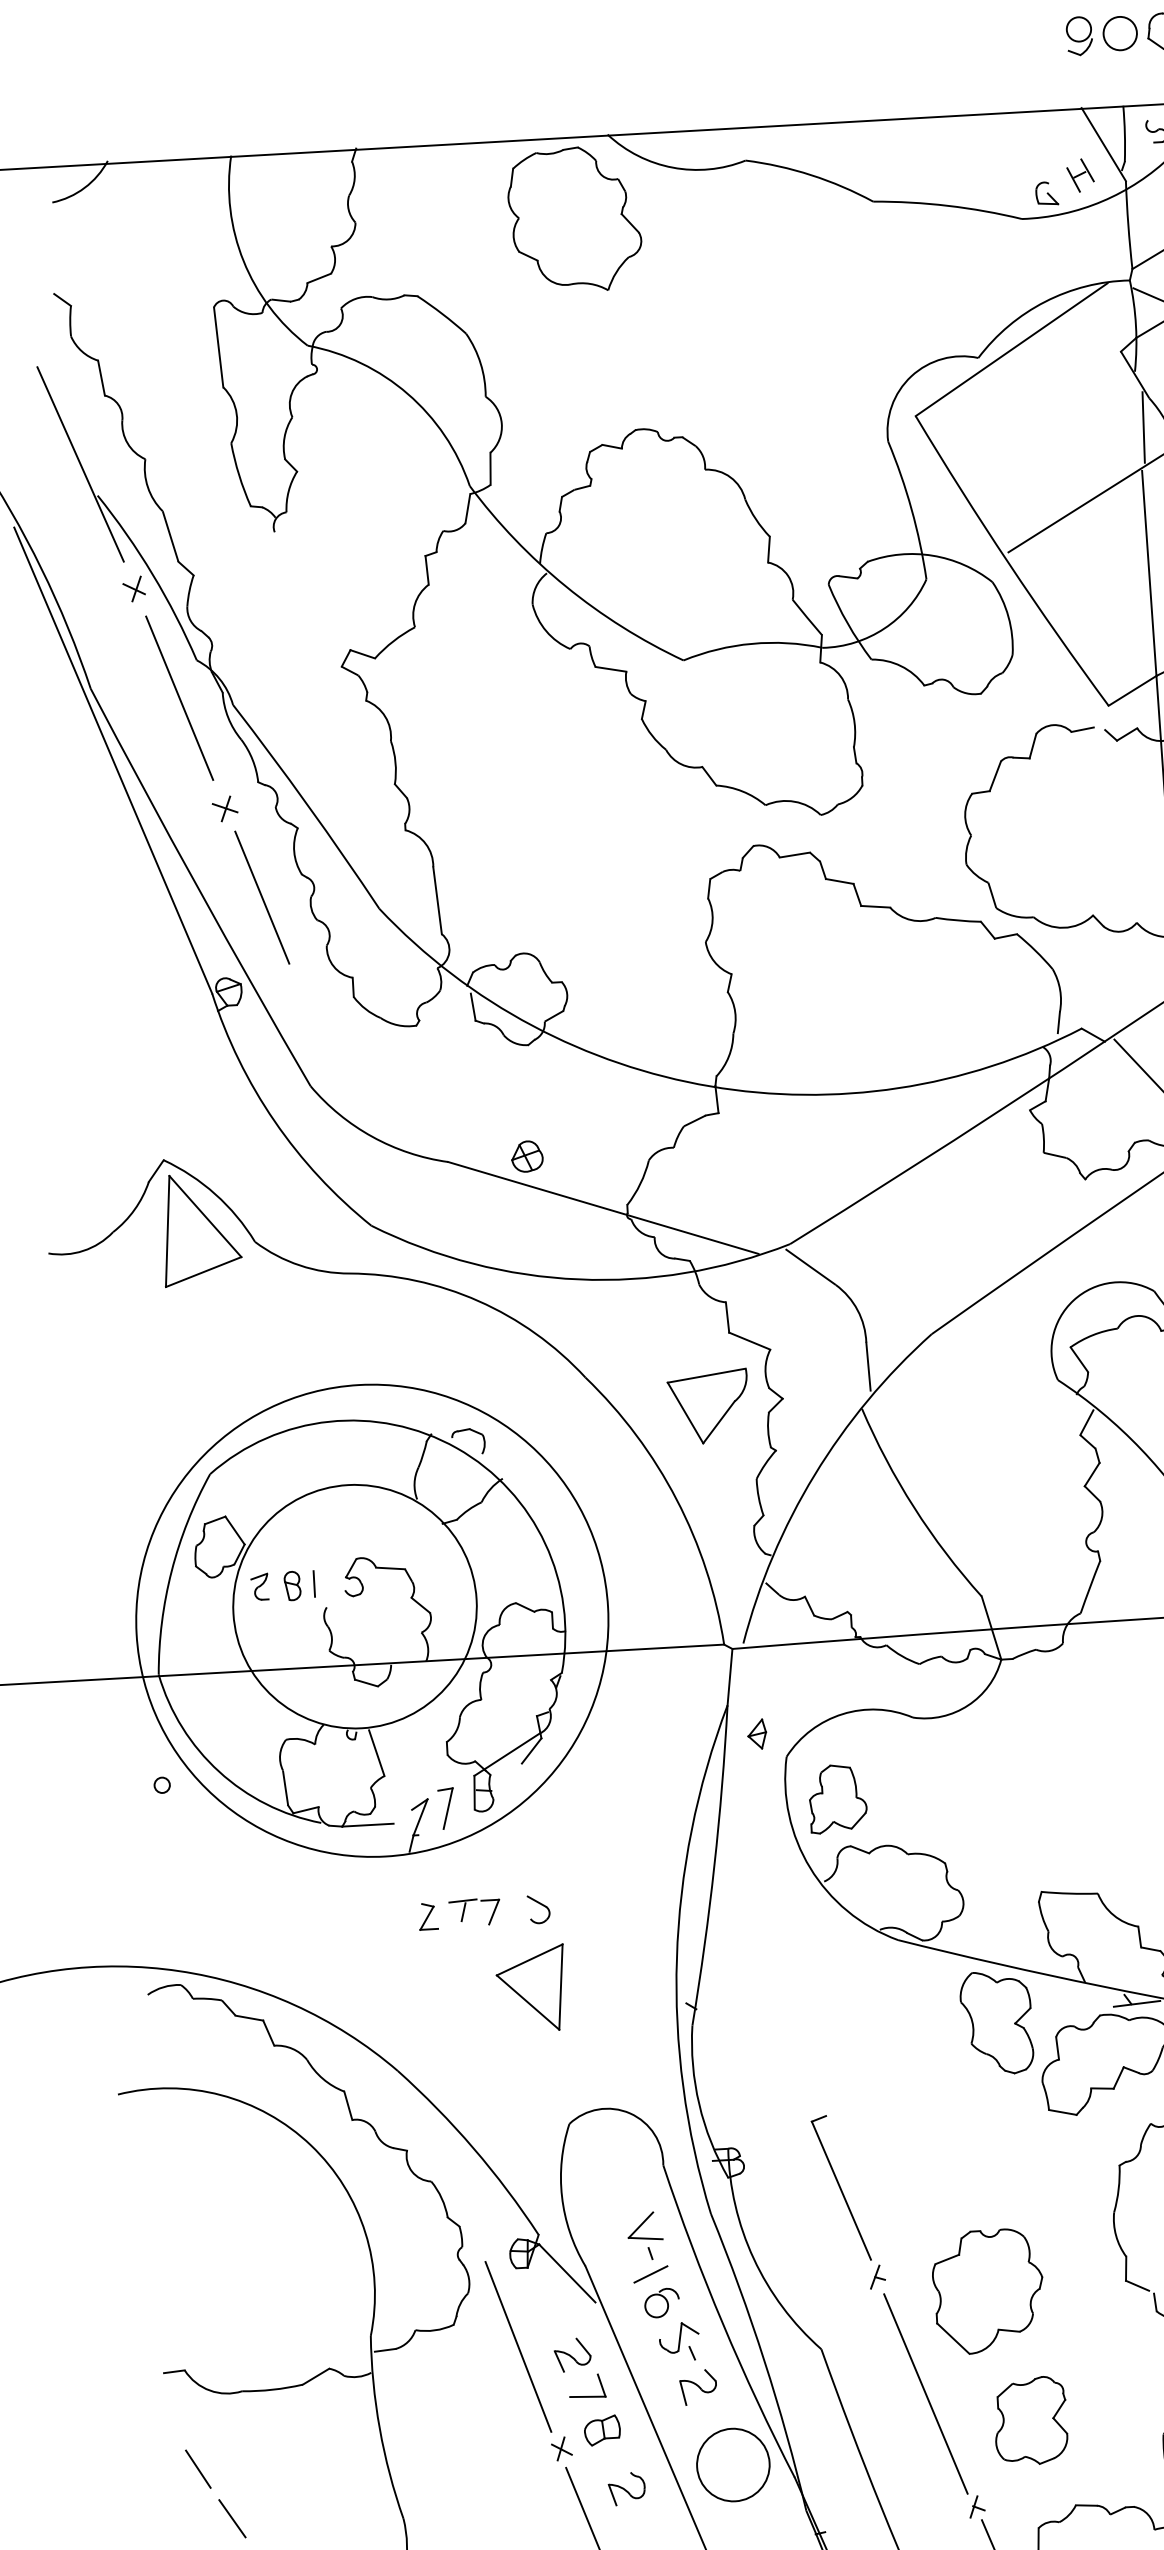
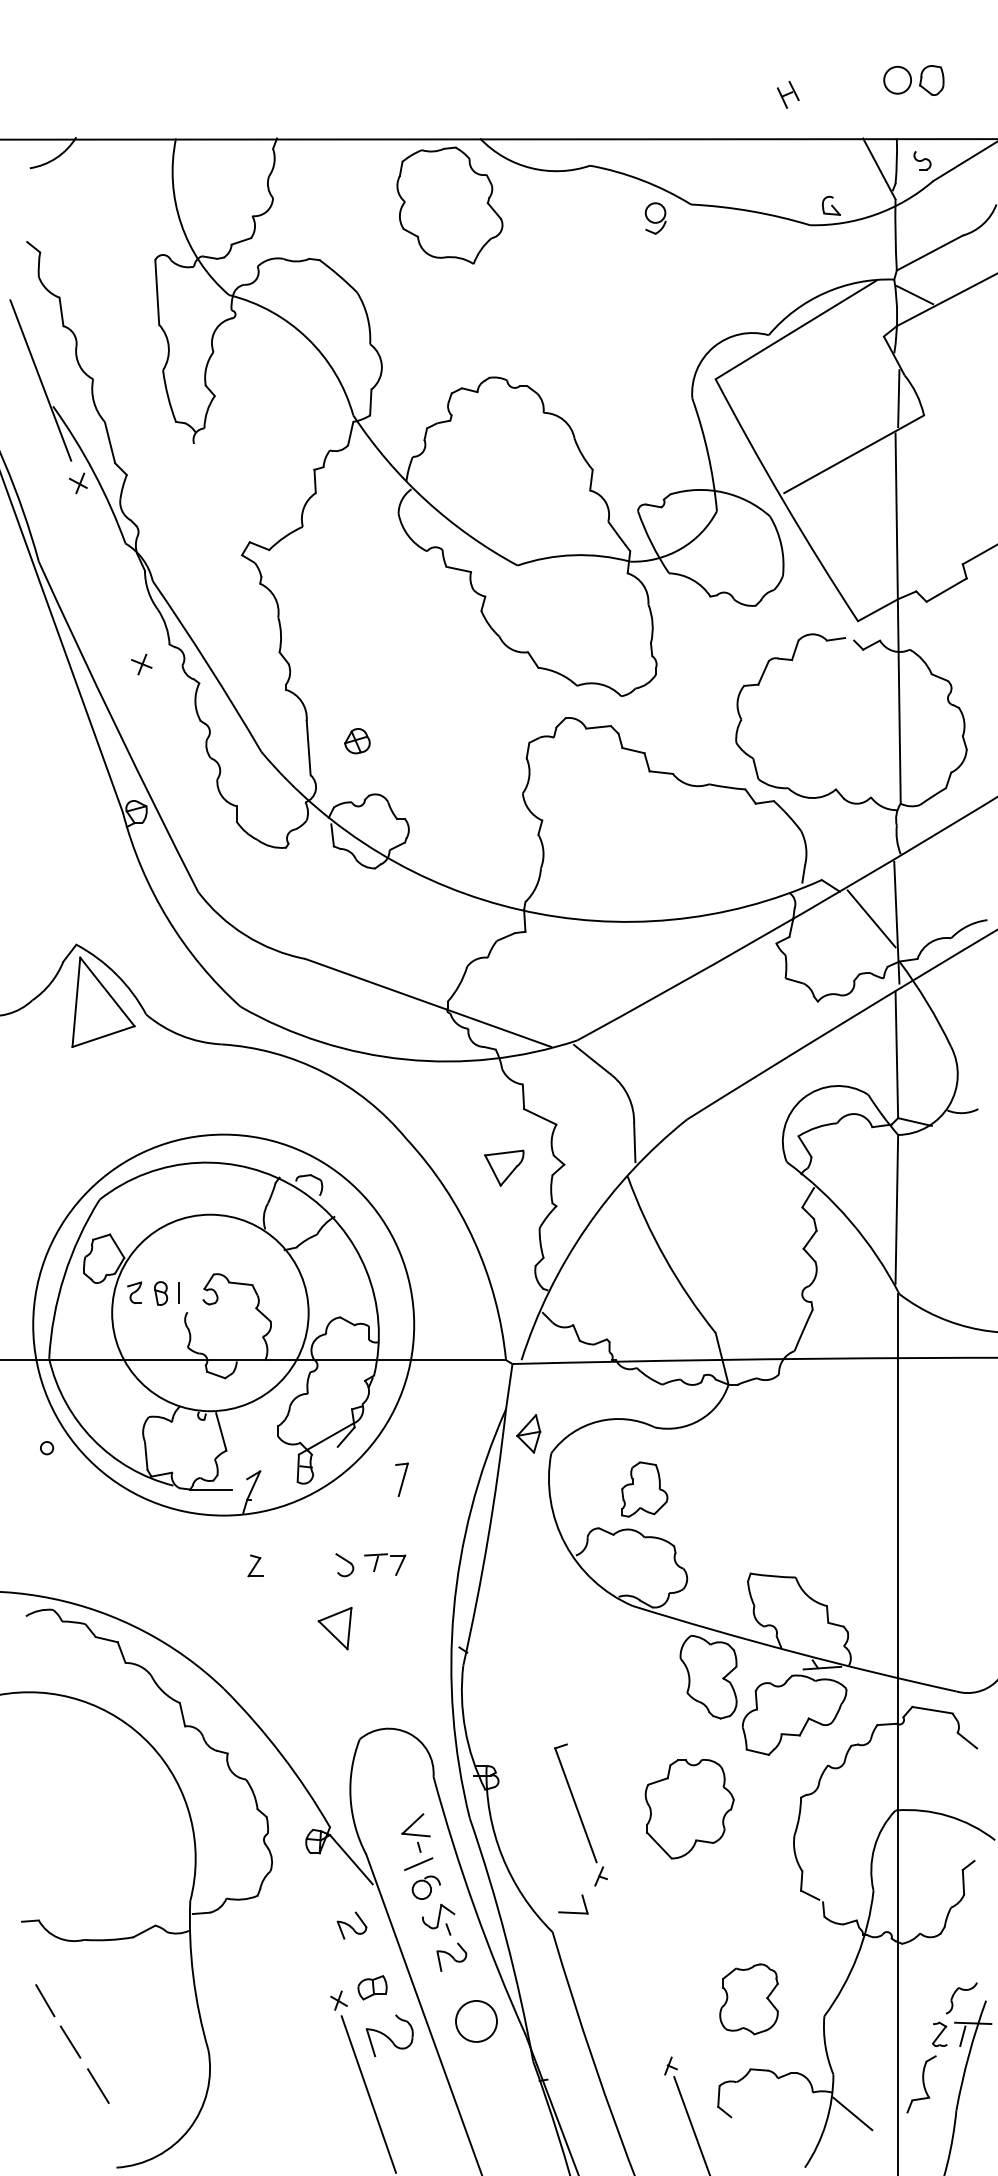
part: (1079, 36) -> (655, 218), moved
part: (1080, 175) -> (788, 94), moved
line: (179, 698) -> (109, 573), removed
line: (262, 897) -> (167, 737), removed
part: (527, 1156) -> (357, 741), moved
part: (709, 1407) -> (504, 1168), size x0.6
part: (757, 1733) -> (528, 1433), size x1.6
part: (837, 1798) -> (644, 1489), moved
part: (445, 1808) -> (401, 1479), moved
part: (465, 1911) -> (377, 1563), moved
part: (530, 1988) -> (334, 1628), size x0.6
part: (988, 2291) -> (689, 1809), moved
line: (518, 2346) -> (308, 1916), removed
line: (925, 2393) -> (634, 1972), removed
part: (584, 2395) -> (570, 1911), moved
part: (1030, 2421) -> (748, 1999), moved
circle: (733, 2465) -> (476, 2021), size x0.7
part: (626, 2488) -> (389, 2035), size x1.6

